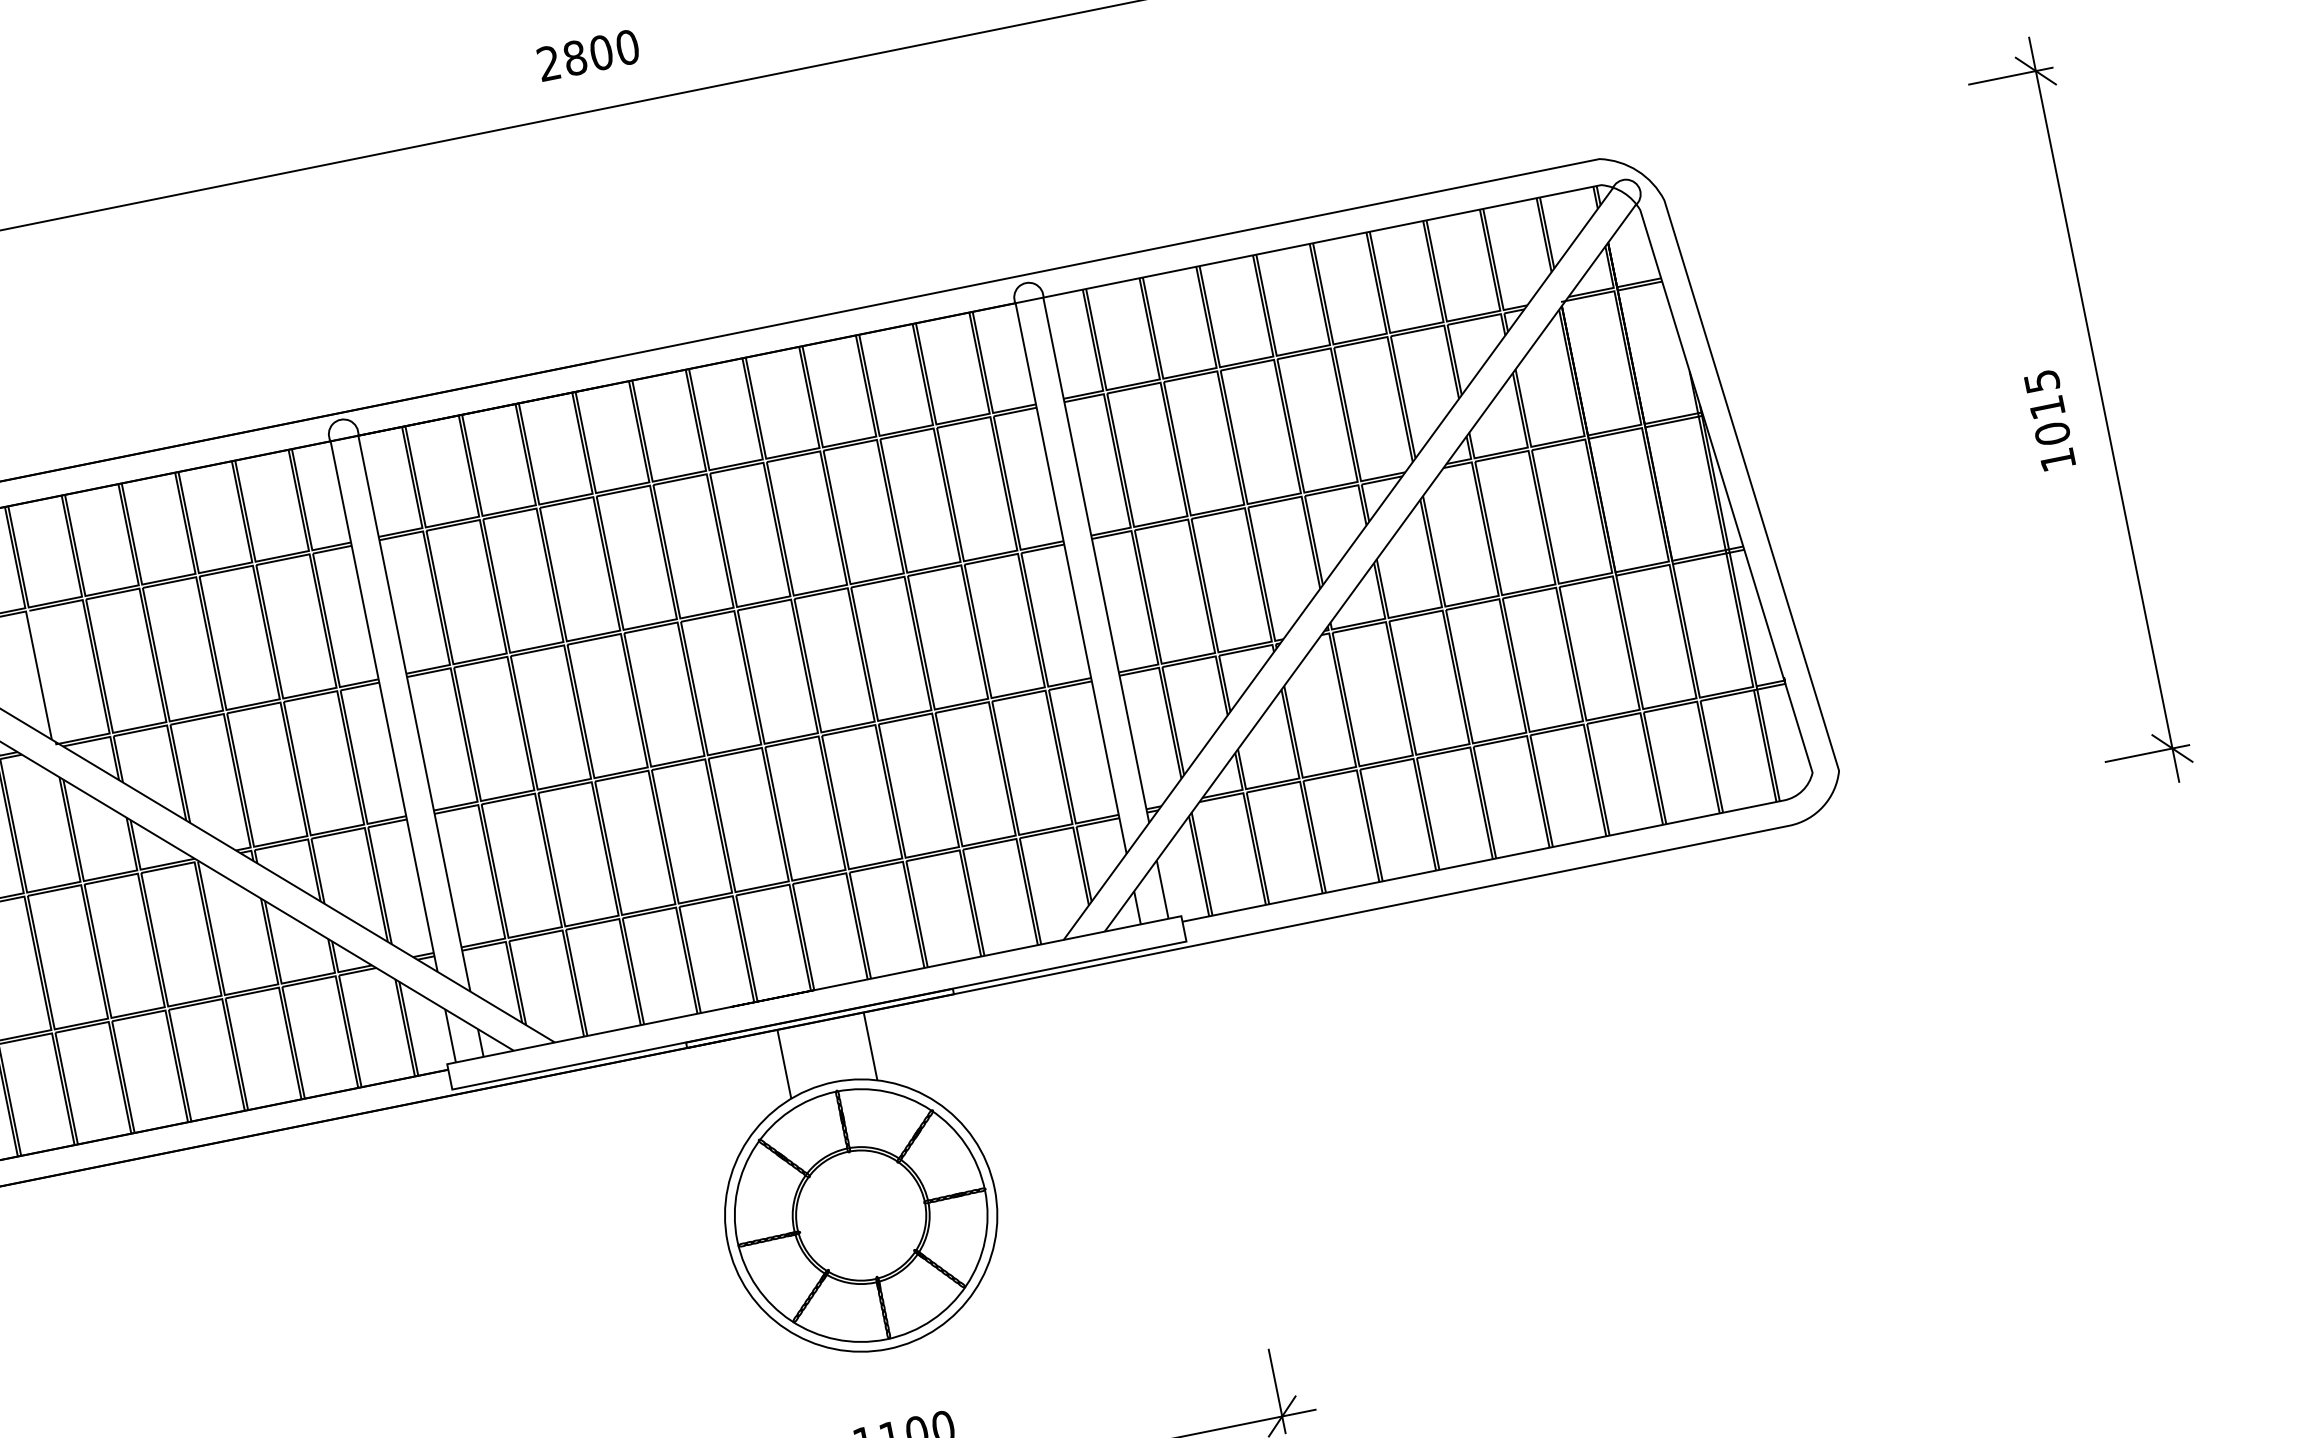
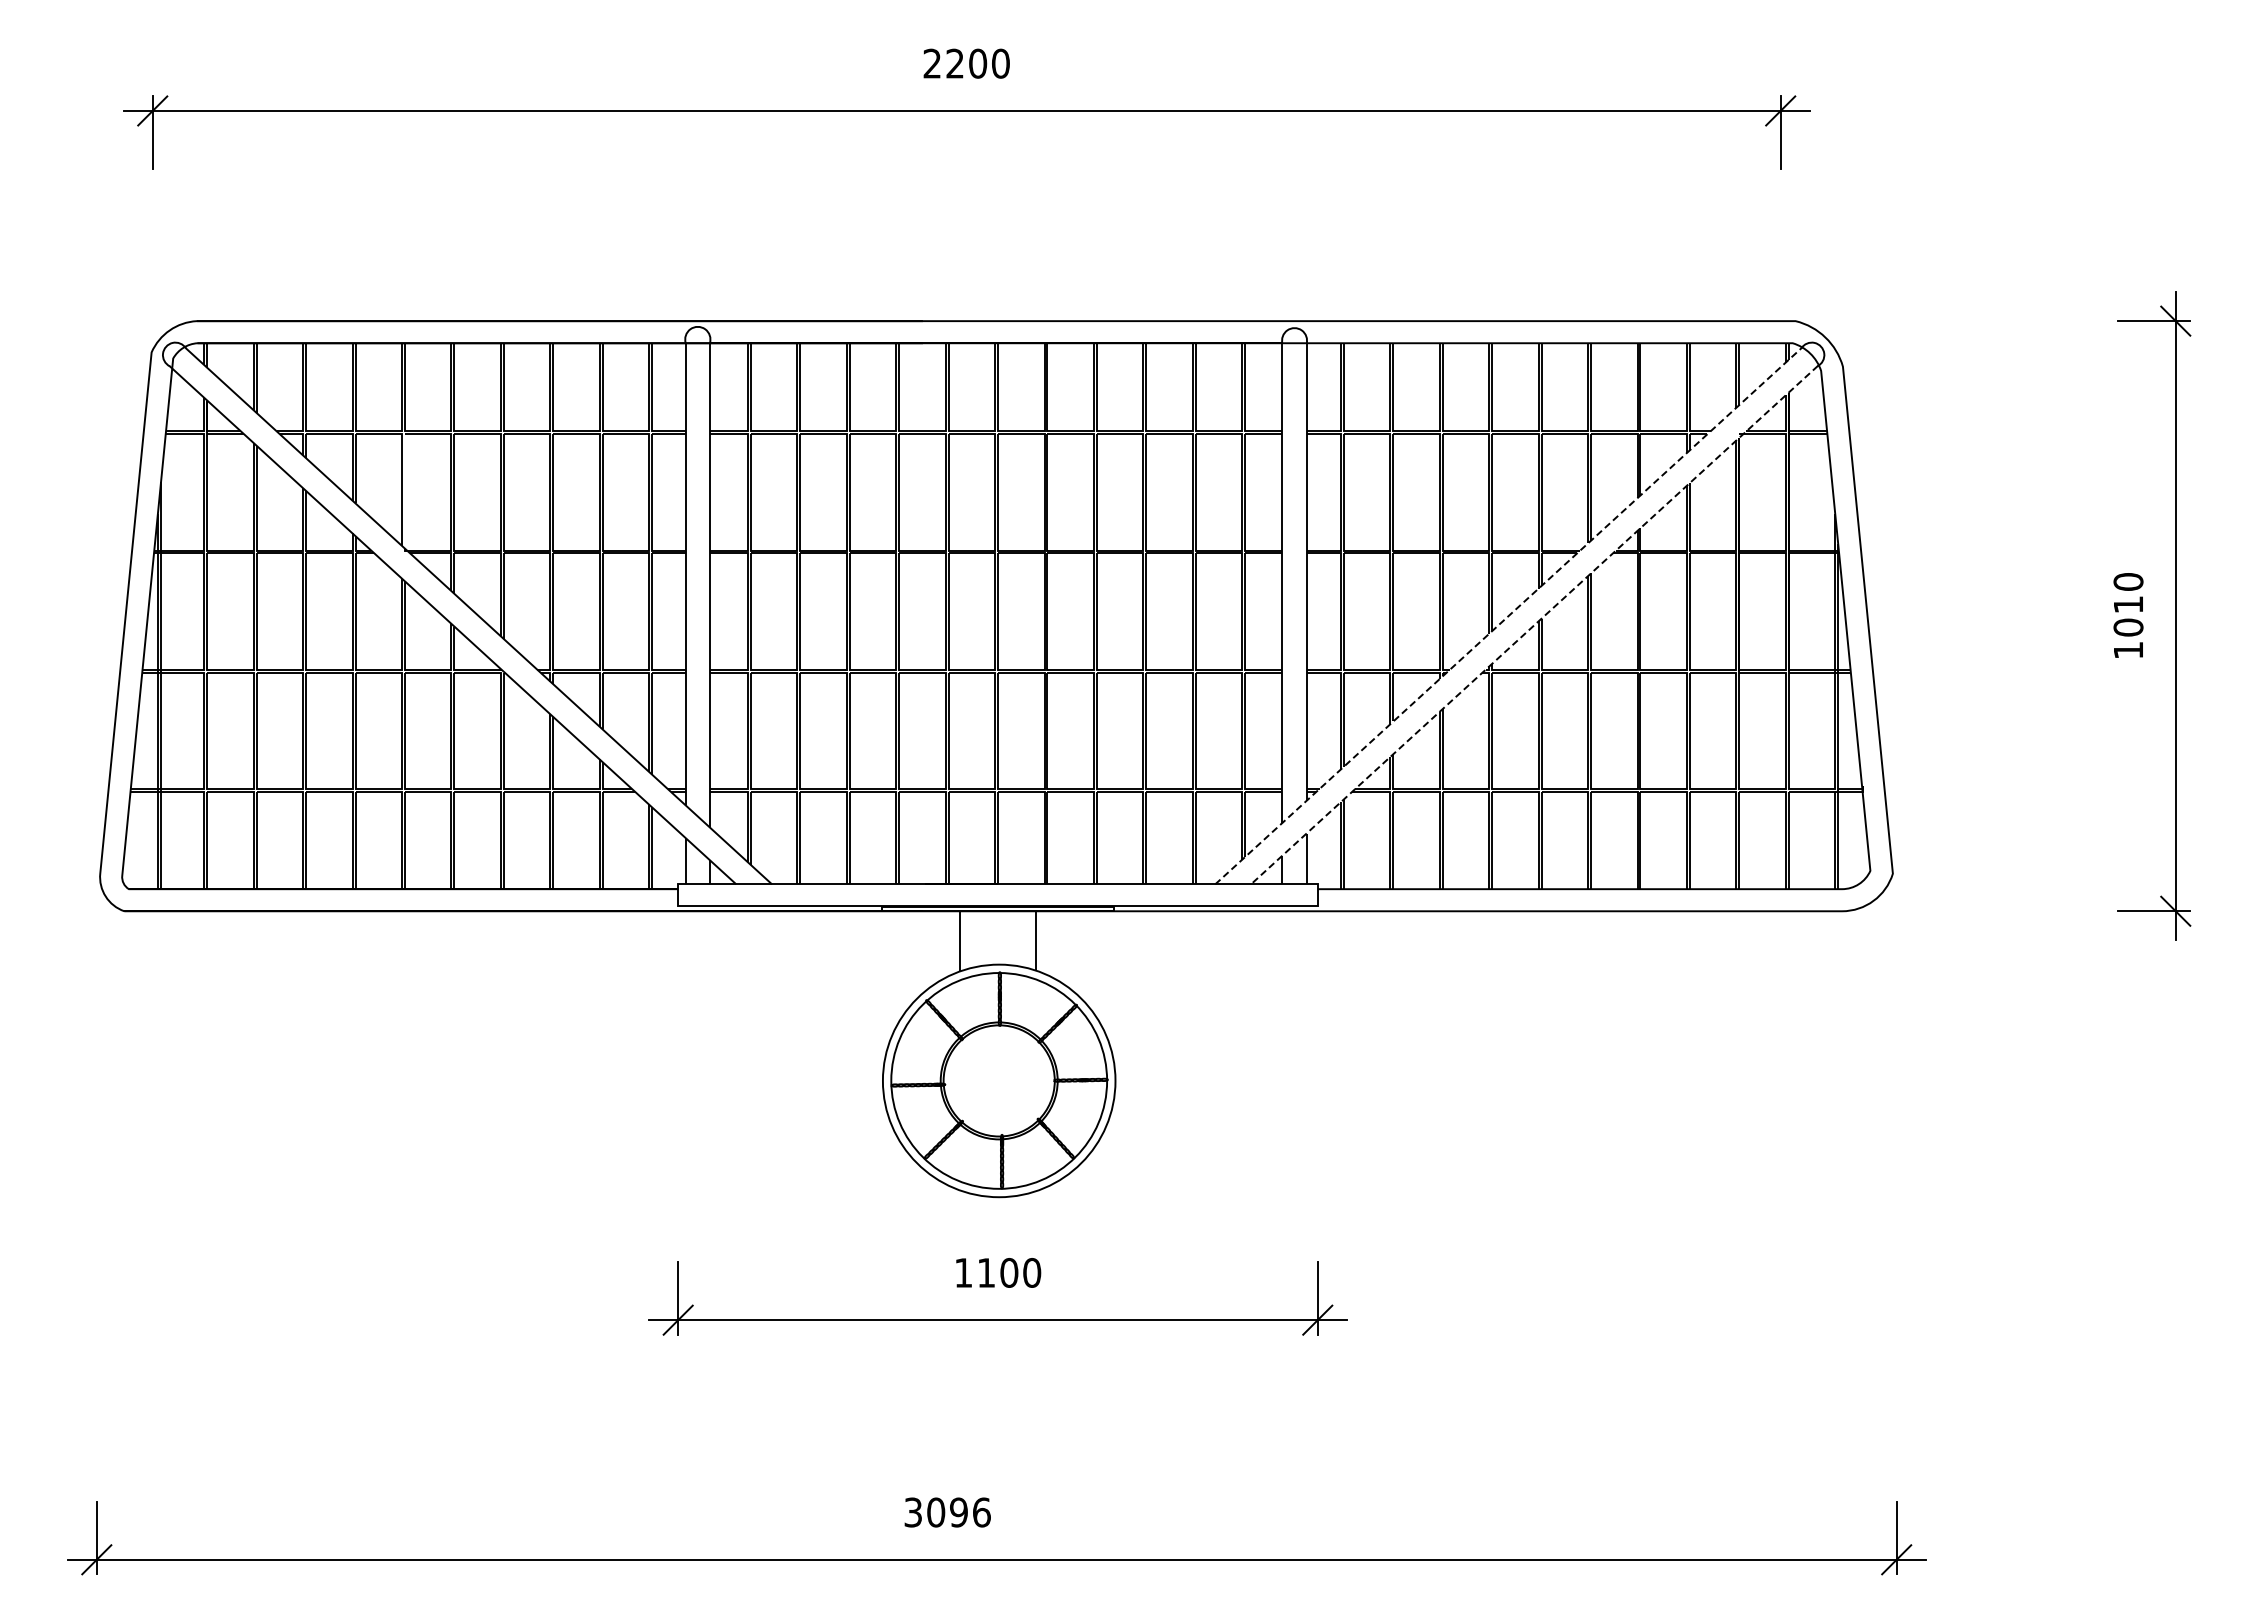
text: (575, 57) -> (955, 63), 2800 -> 2200
text: (2041, 380) -> (2128, 581), 1015 -> 1010
line: (1338, 563) -> (1508, 615), solid -> dashed
line: (1370, 568) -> (1534, 625), solid -> dashed

